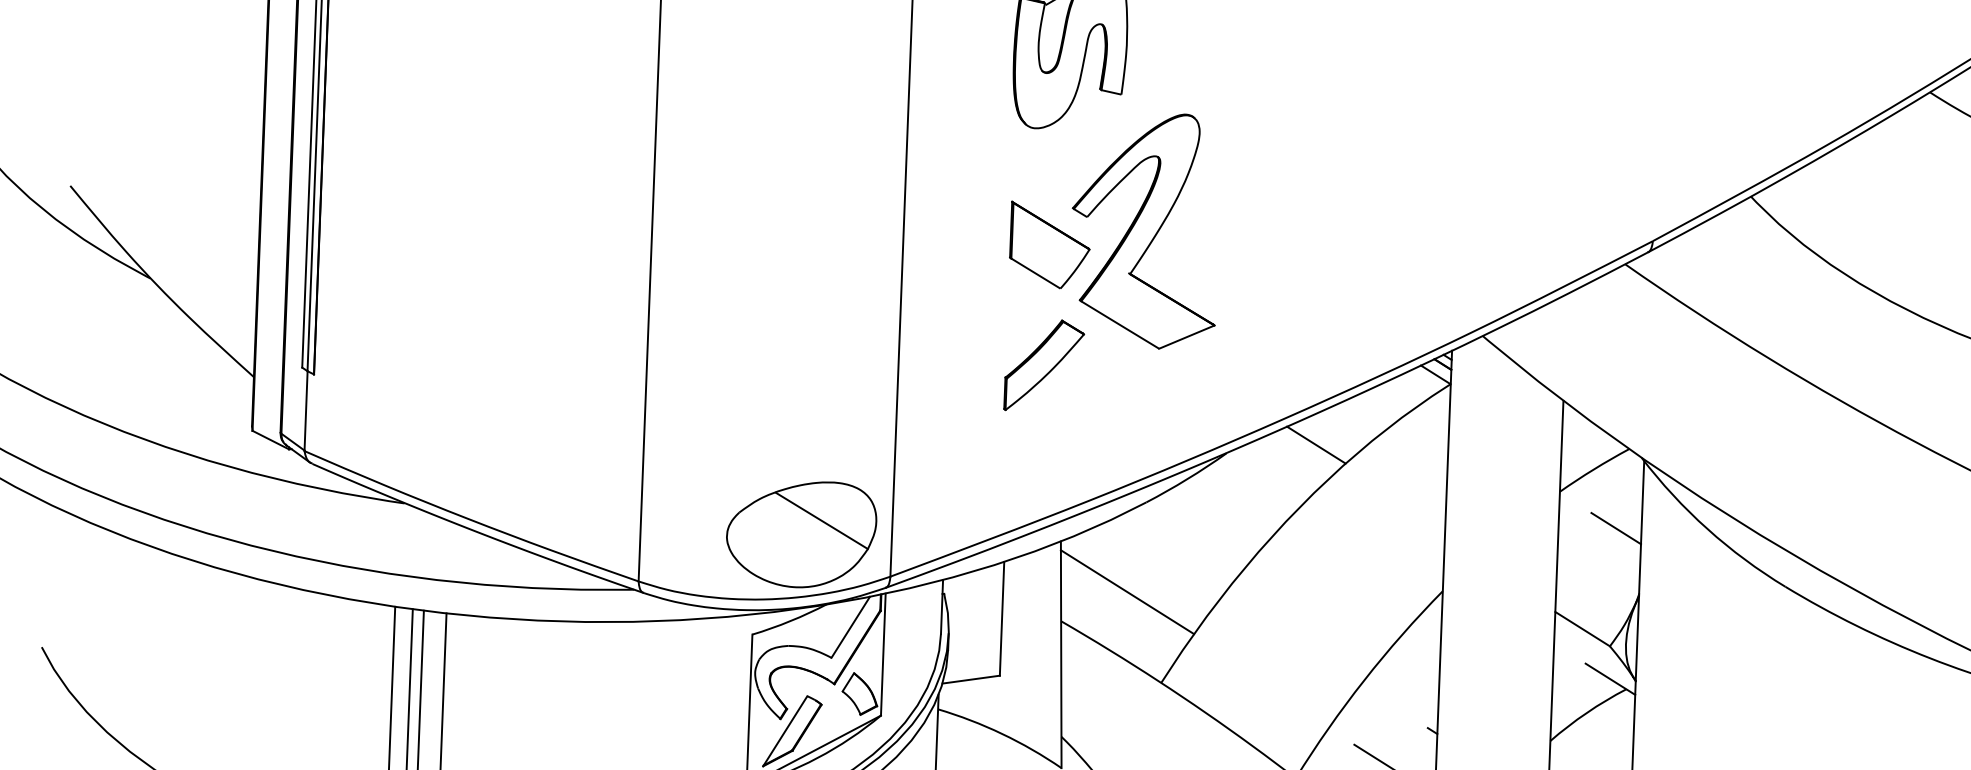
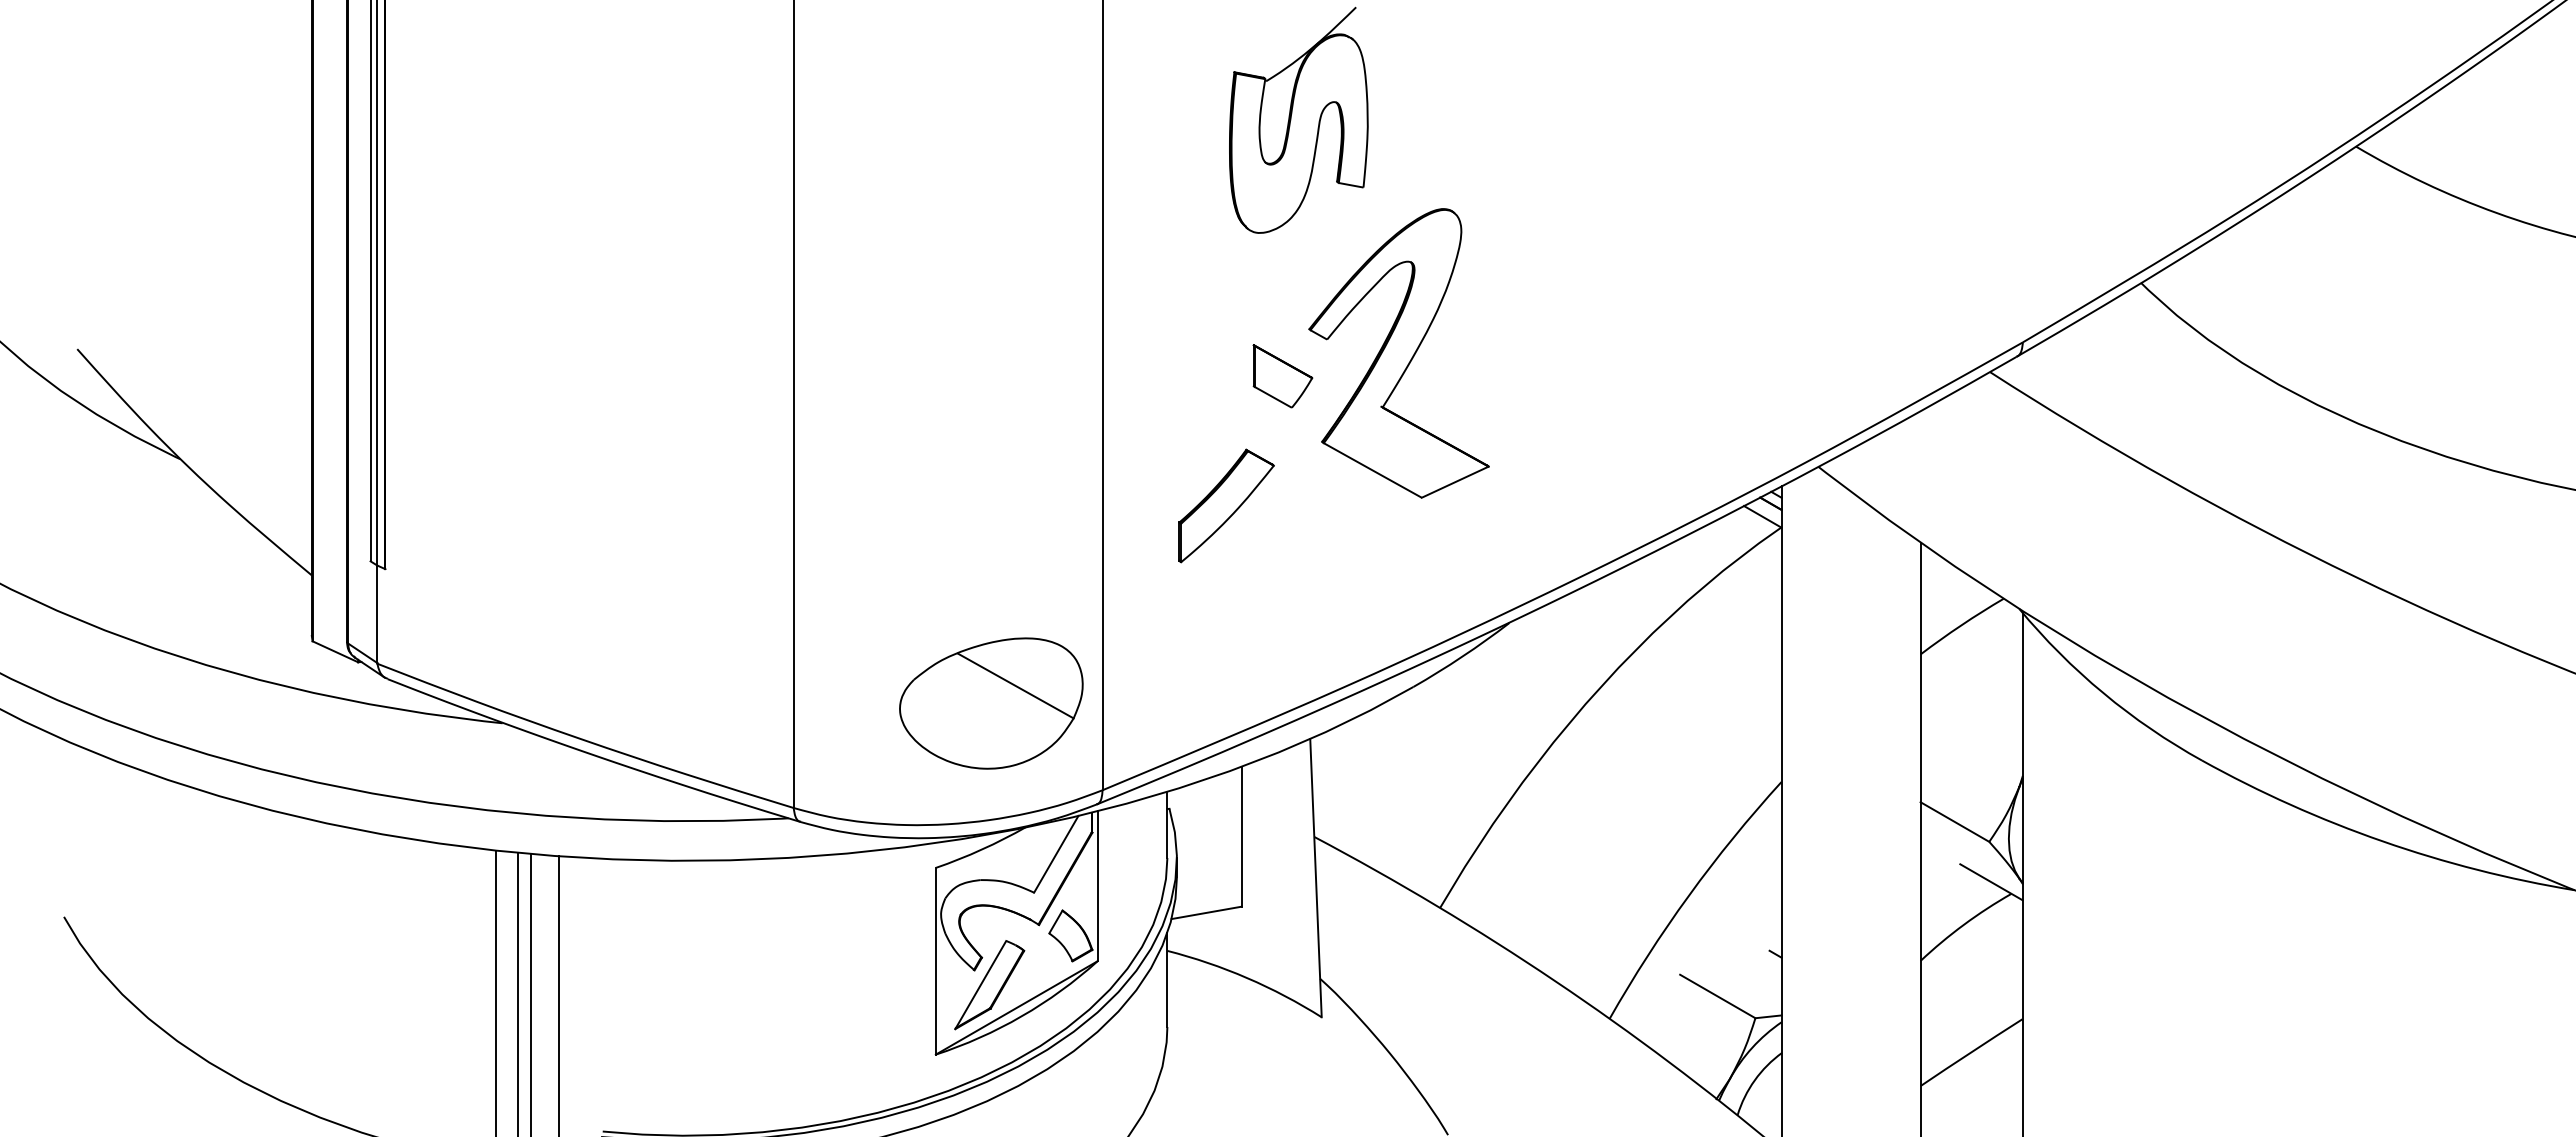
part: (1049, 245) -> (1282, 376), size x0.6
part: (1044, 365) -> (1226, 505), moved
line: (1316, 444) -> (1619, 608), removed
line: (1616, 528) -> (1991, 697), removed
part: (801, 534) -> (991, 703), moved
line: (1127, 591) -> (1394, 797), removed

